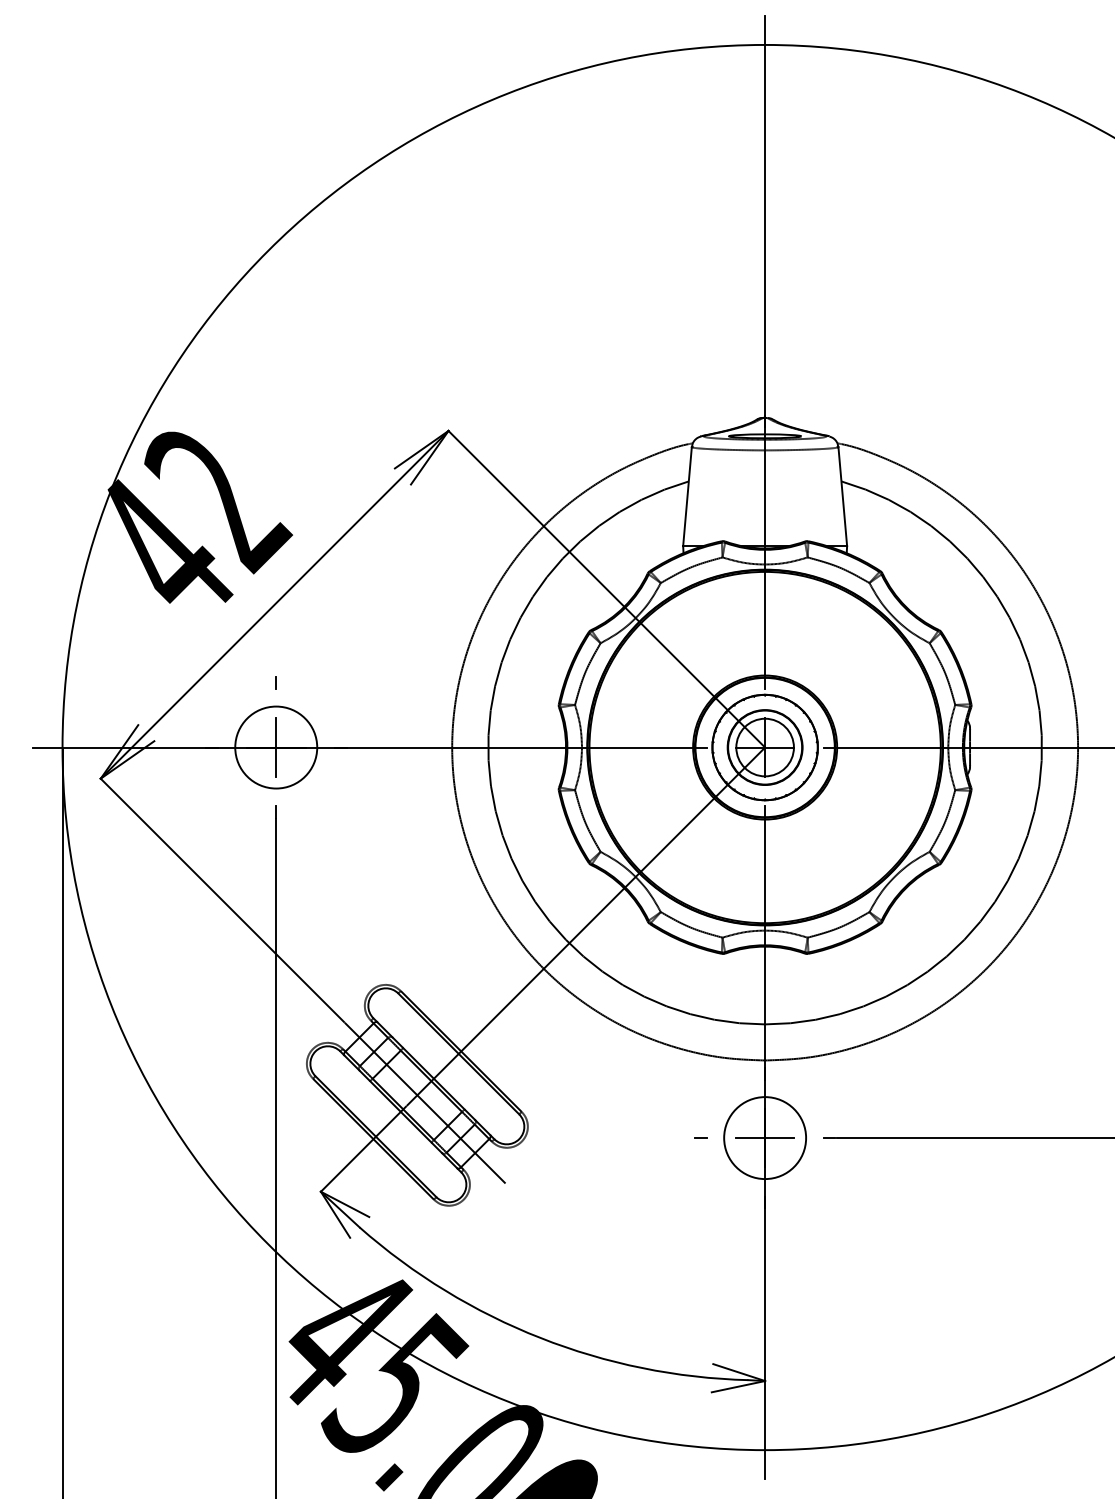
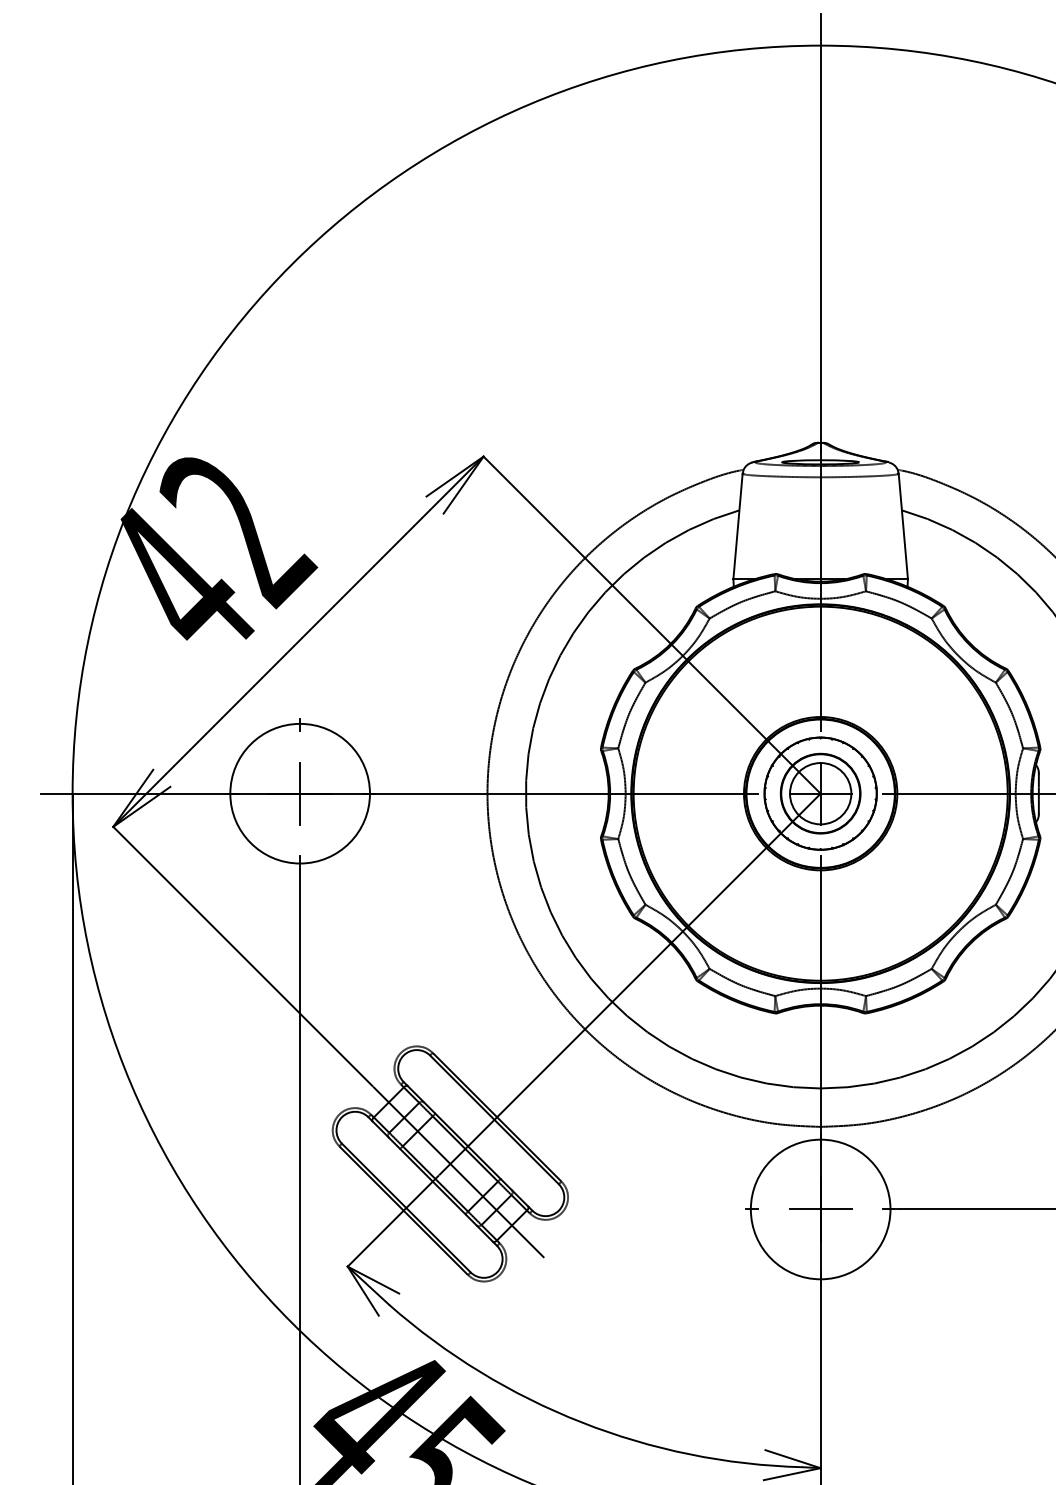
circle: (276, 747) -> (300, 793), size x1.6
circle: (765, 1138) -> (821, 1209), size x1.6

